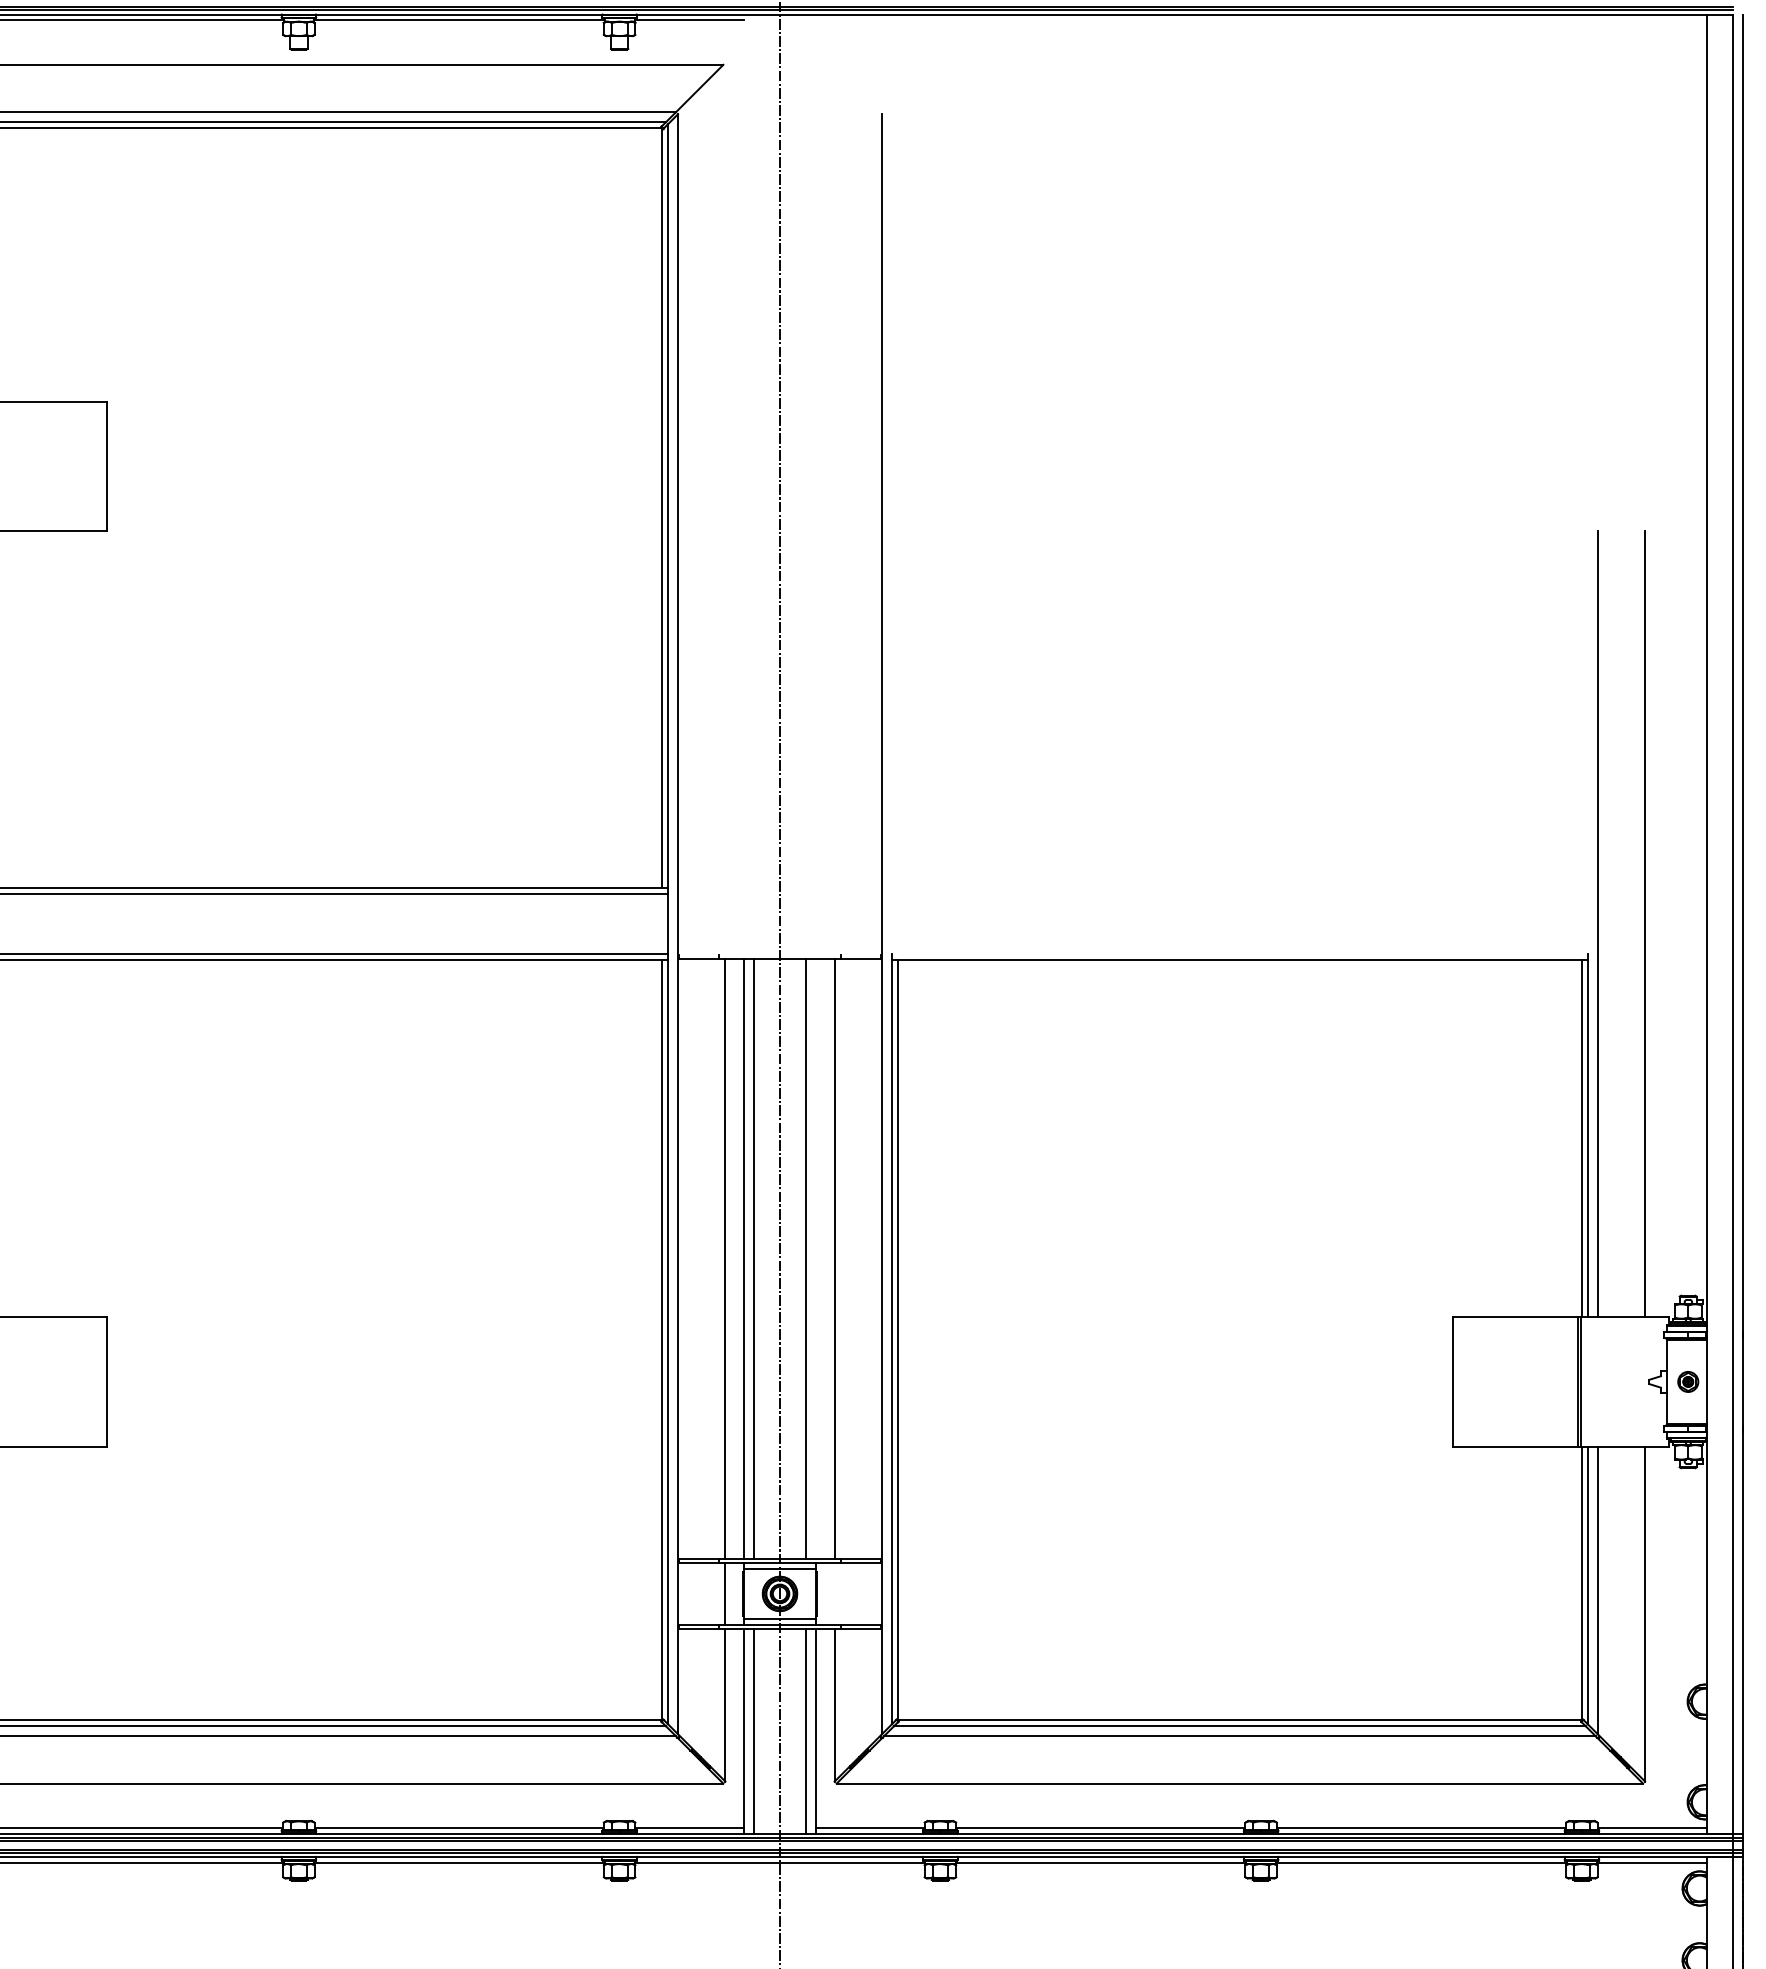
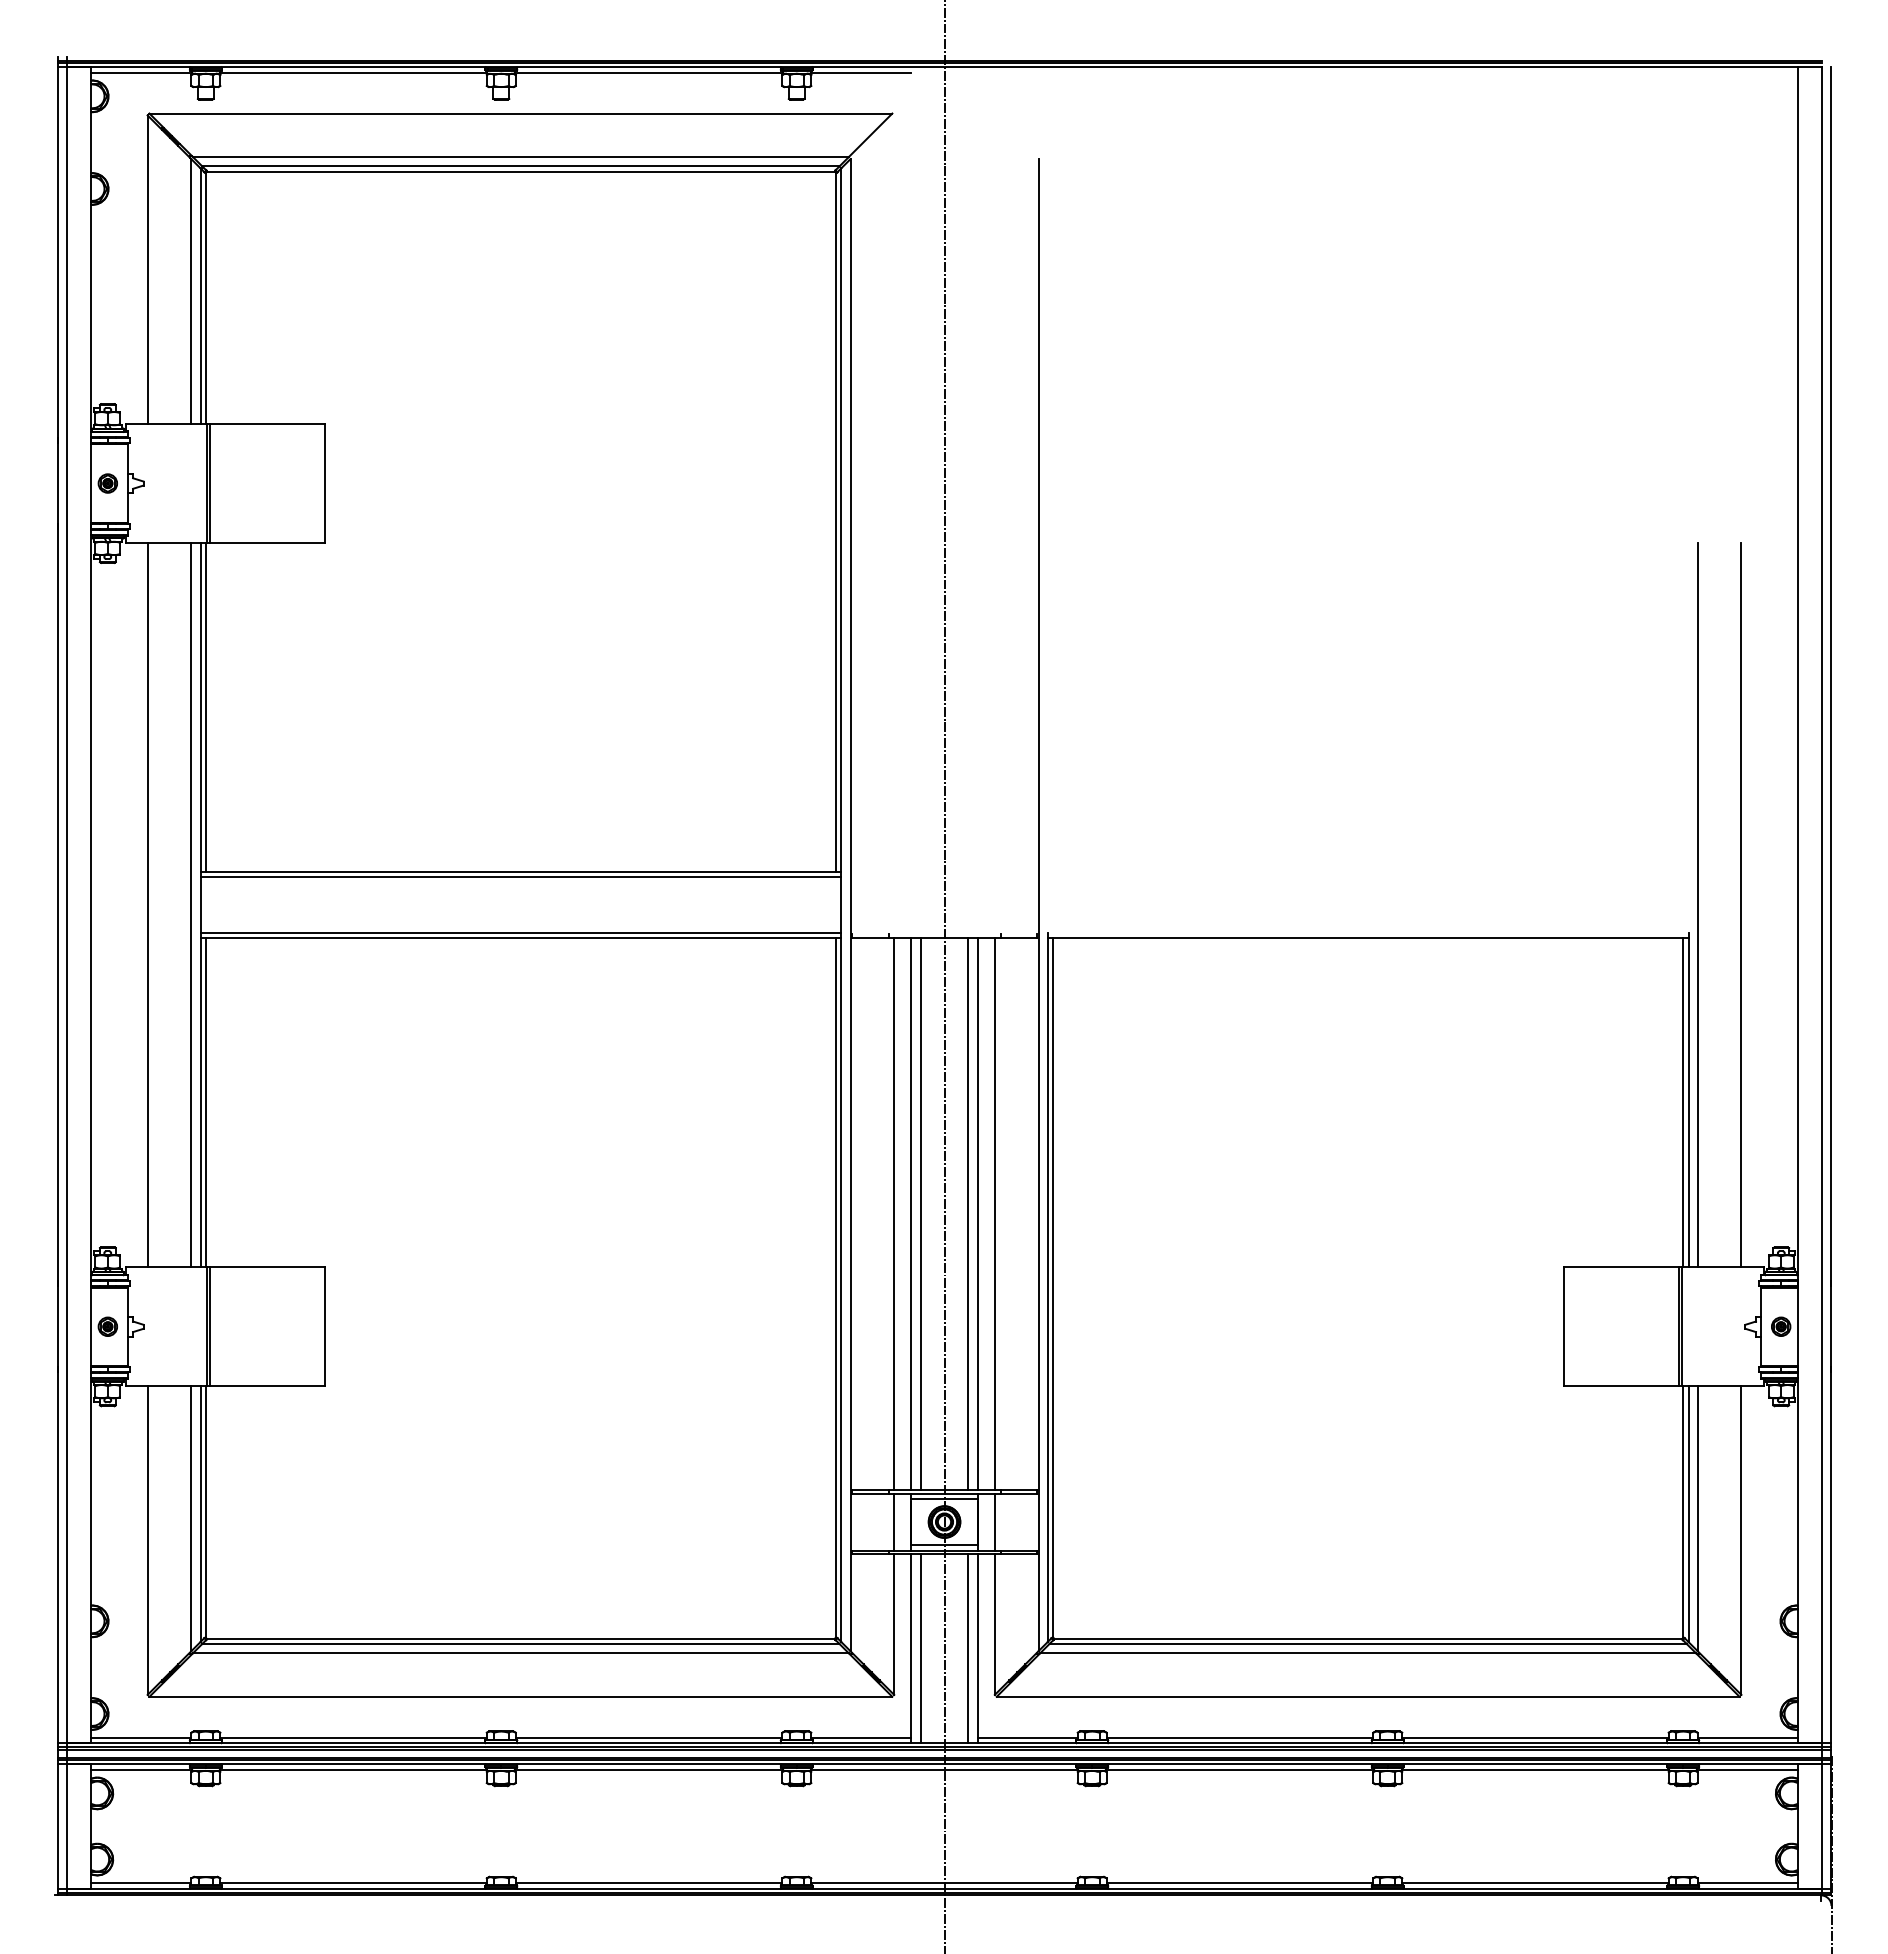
line: (815, 1258) -> (977, 1213), added
line: (834, 1593) -> (994, 1521), added

